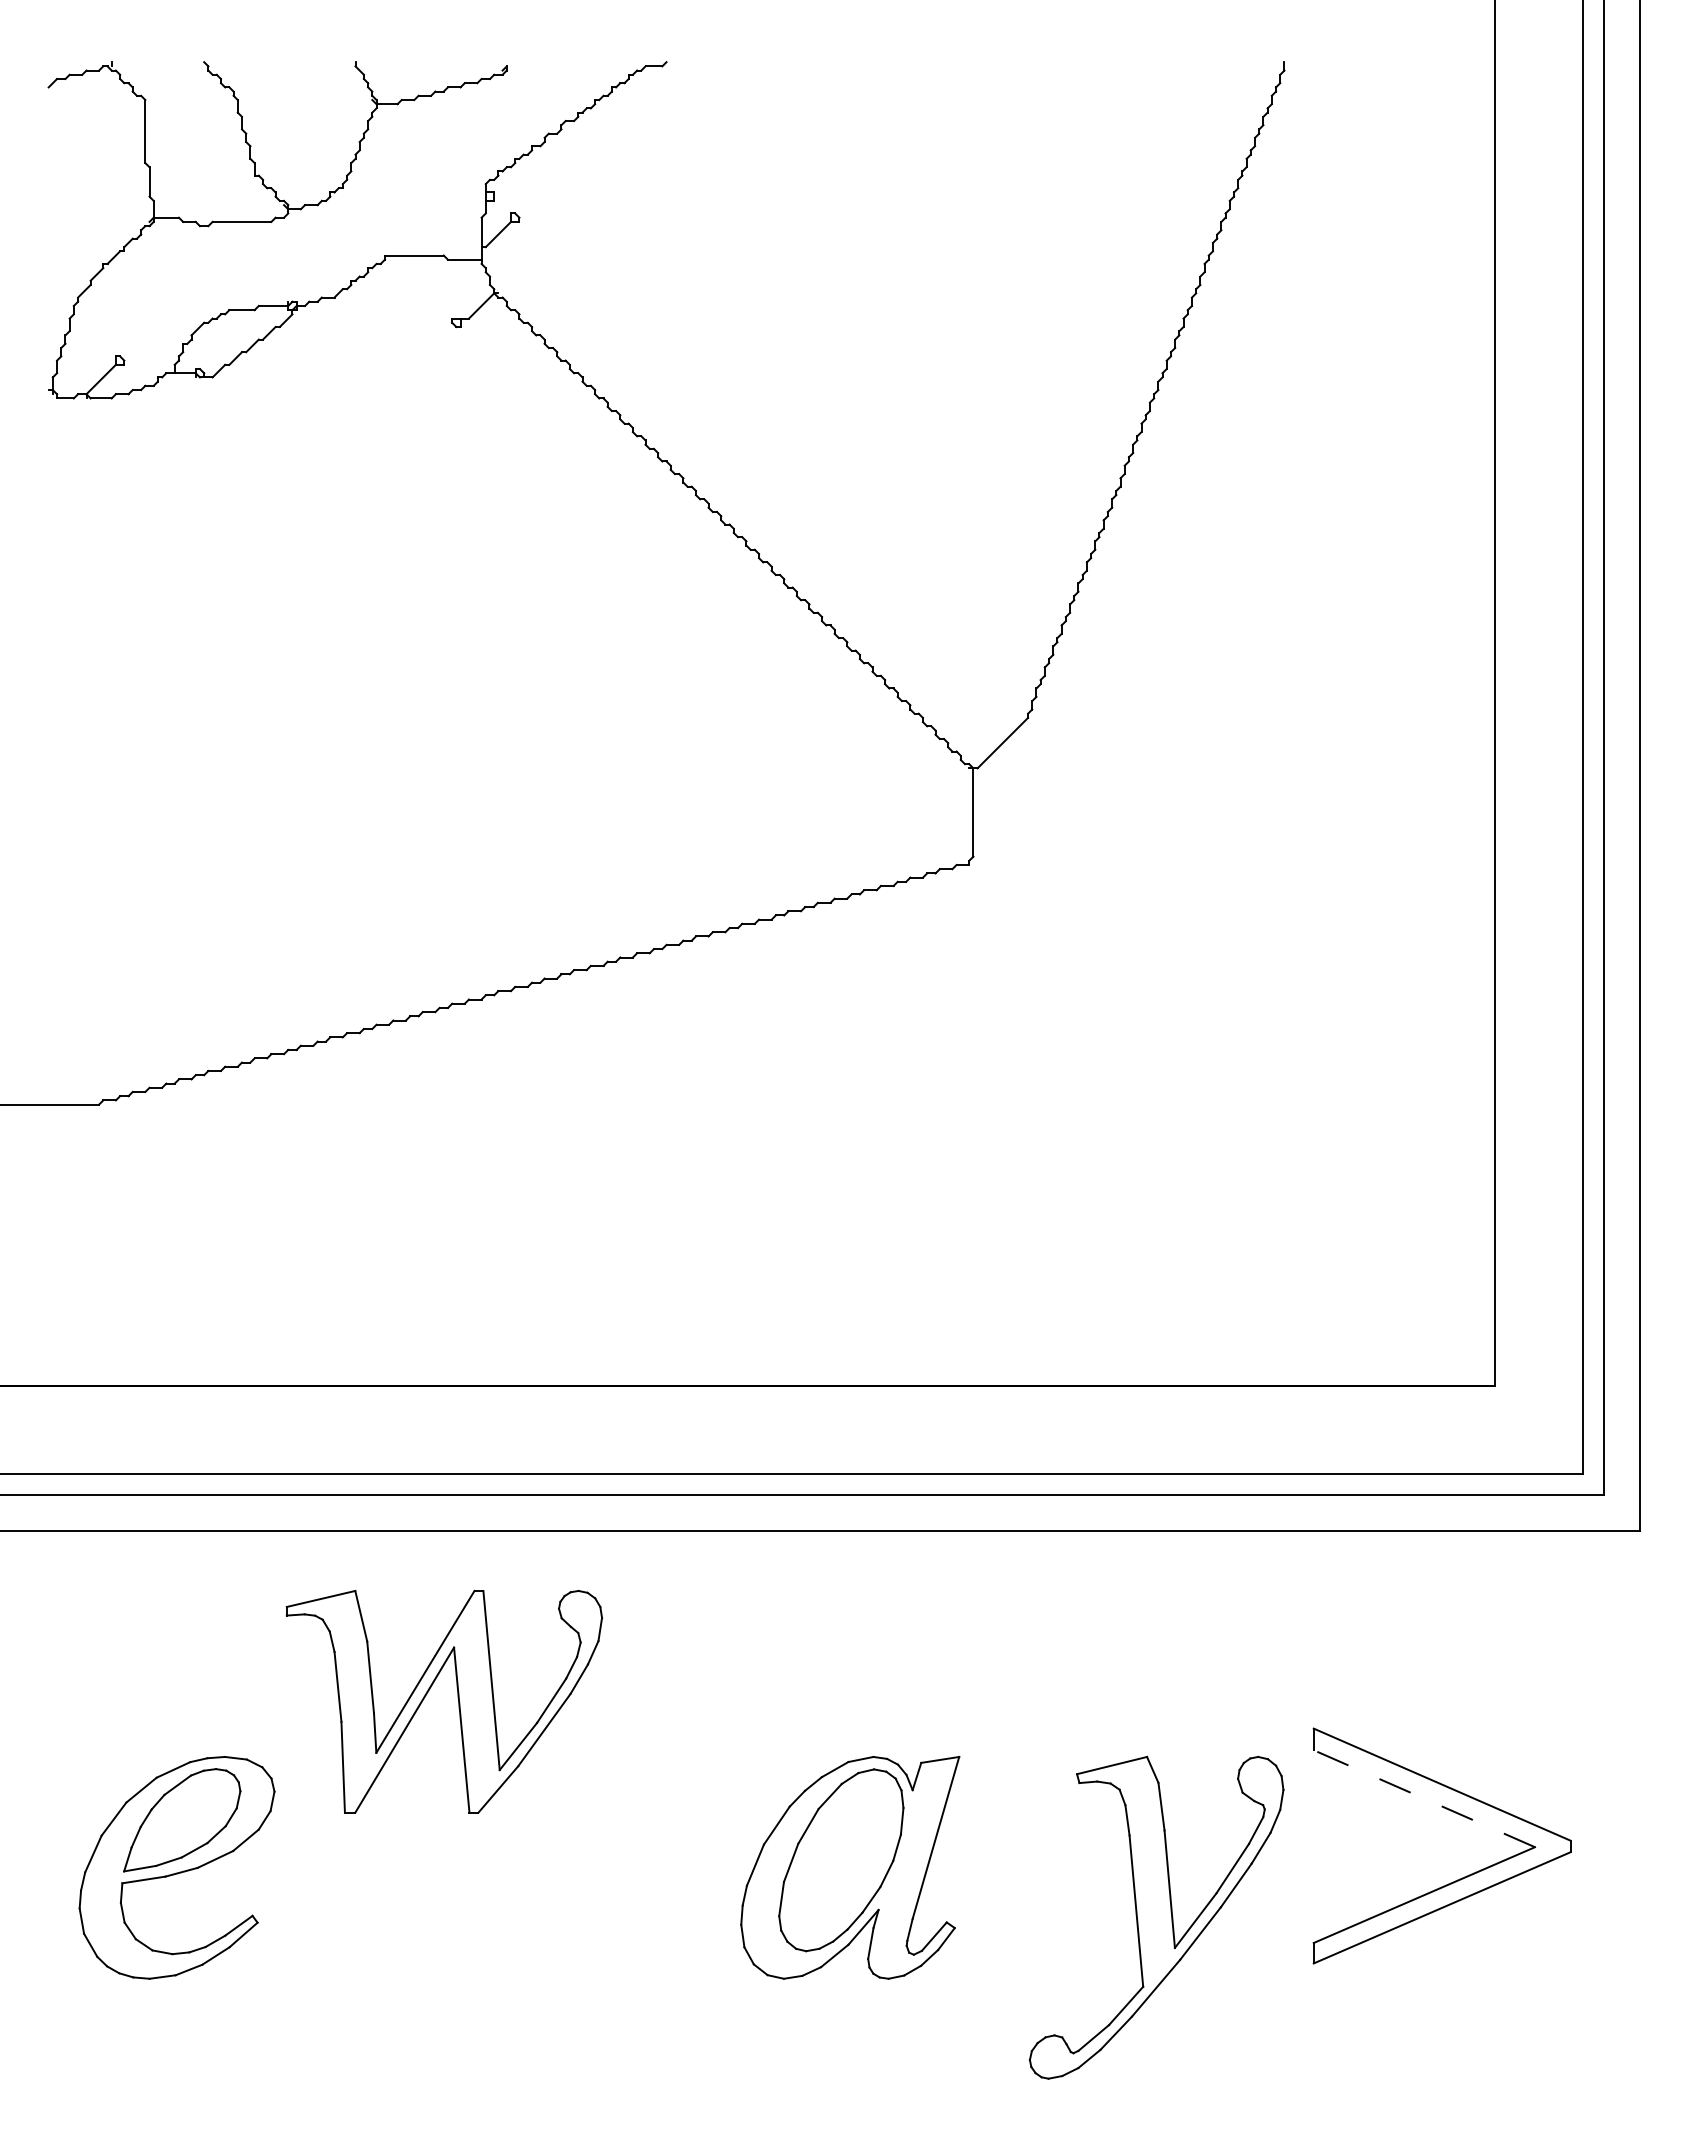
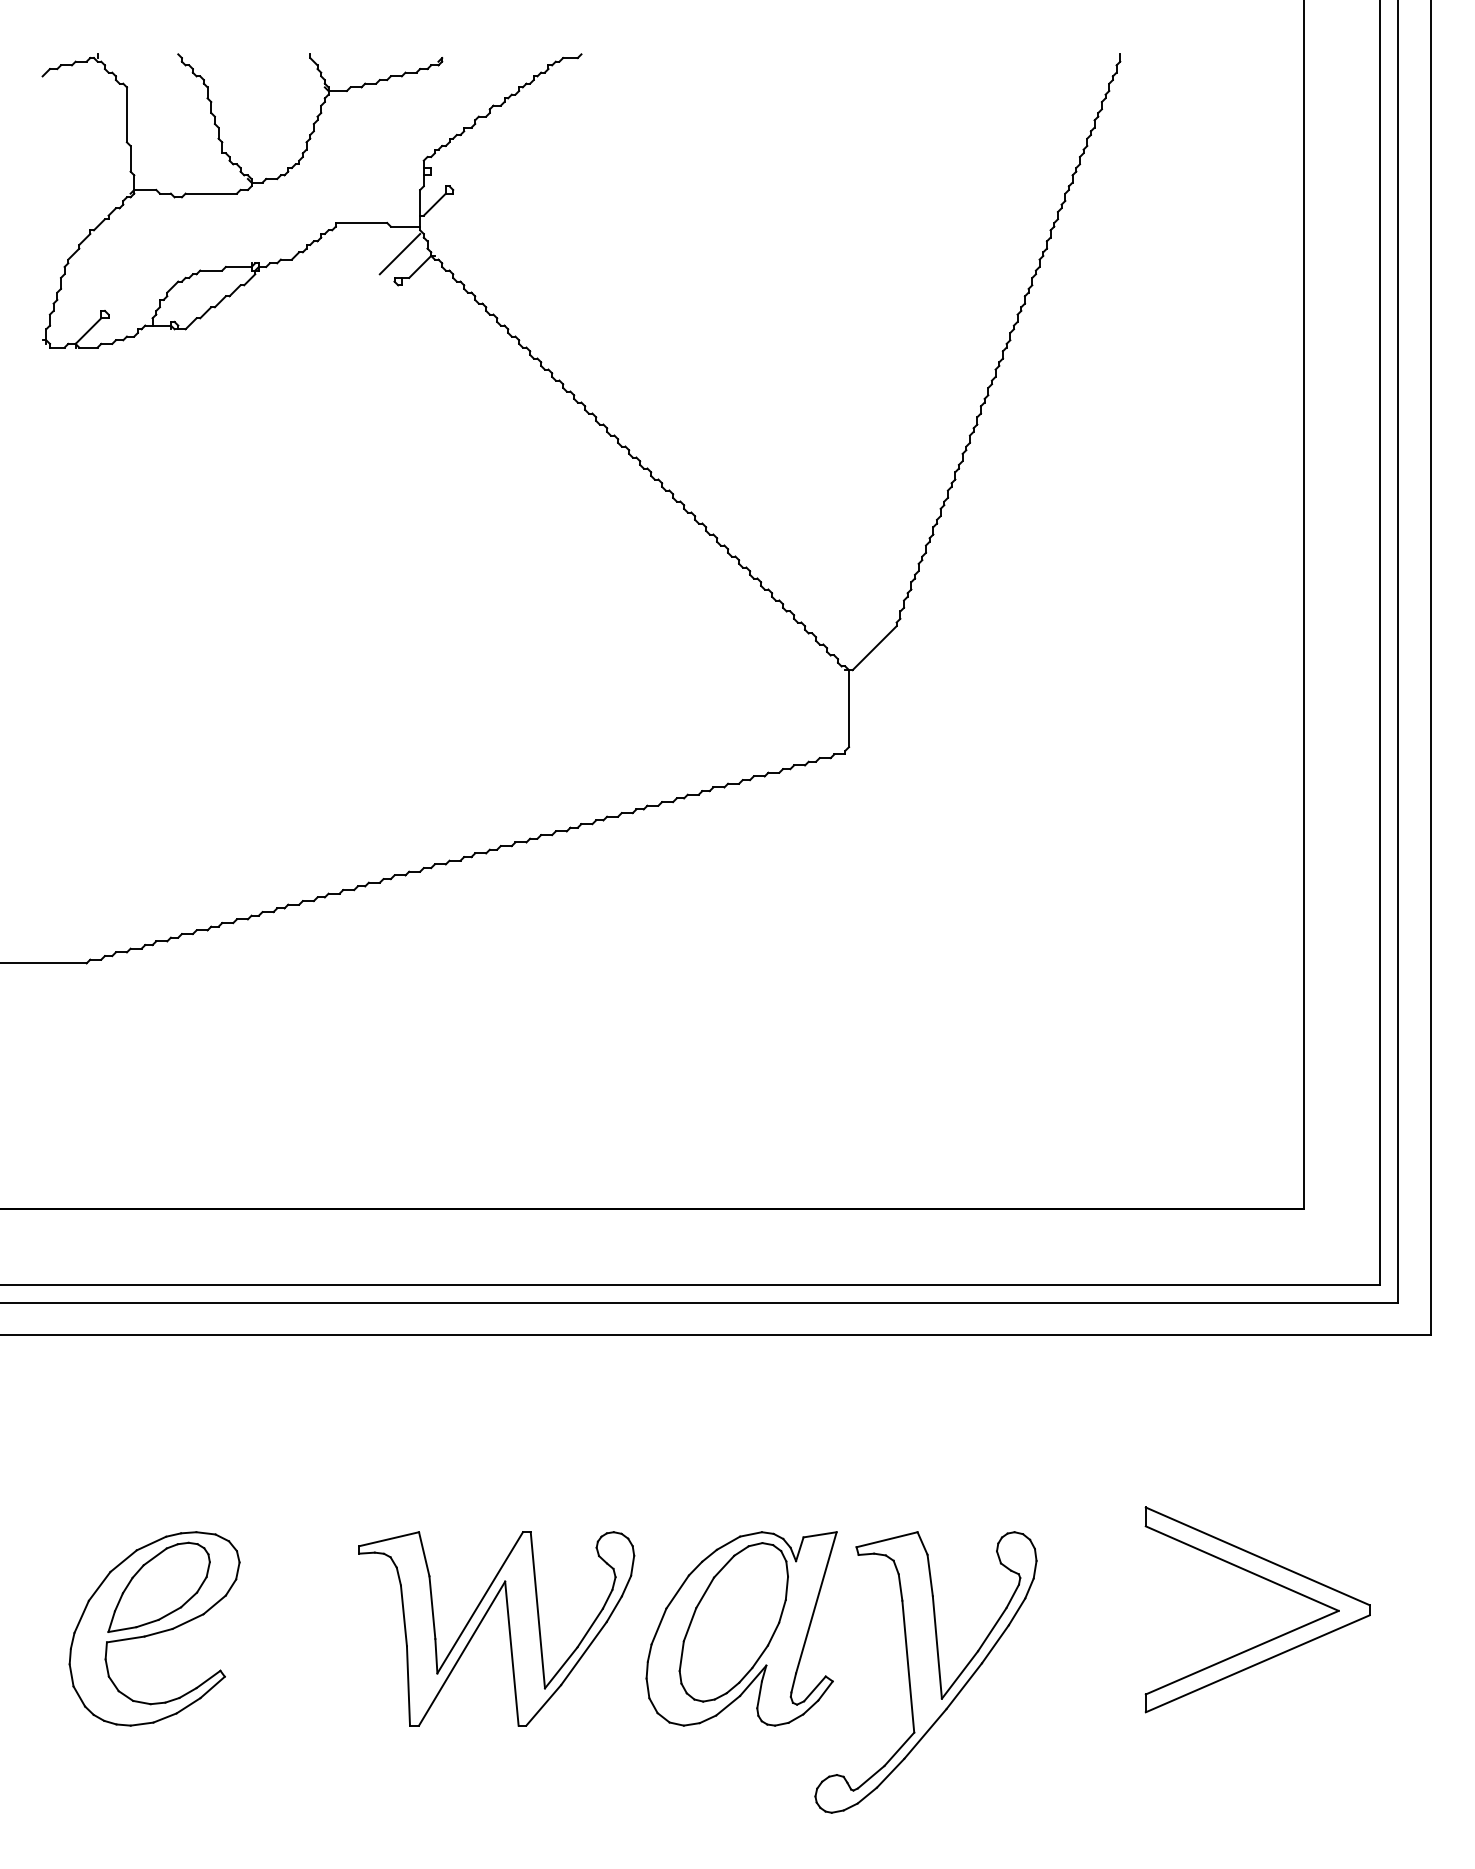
line: (458, 291) -> (400, 254), added
part: (457, 1698) -> (508, 1625), moved
line: (1424, 1798) -> (1242, 1568), dashed -> solid
part: (1156, 1917) -> (925, 1672), moved

